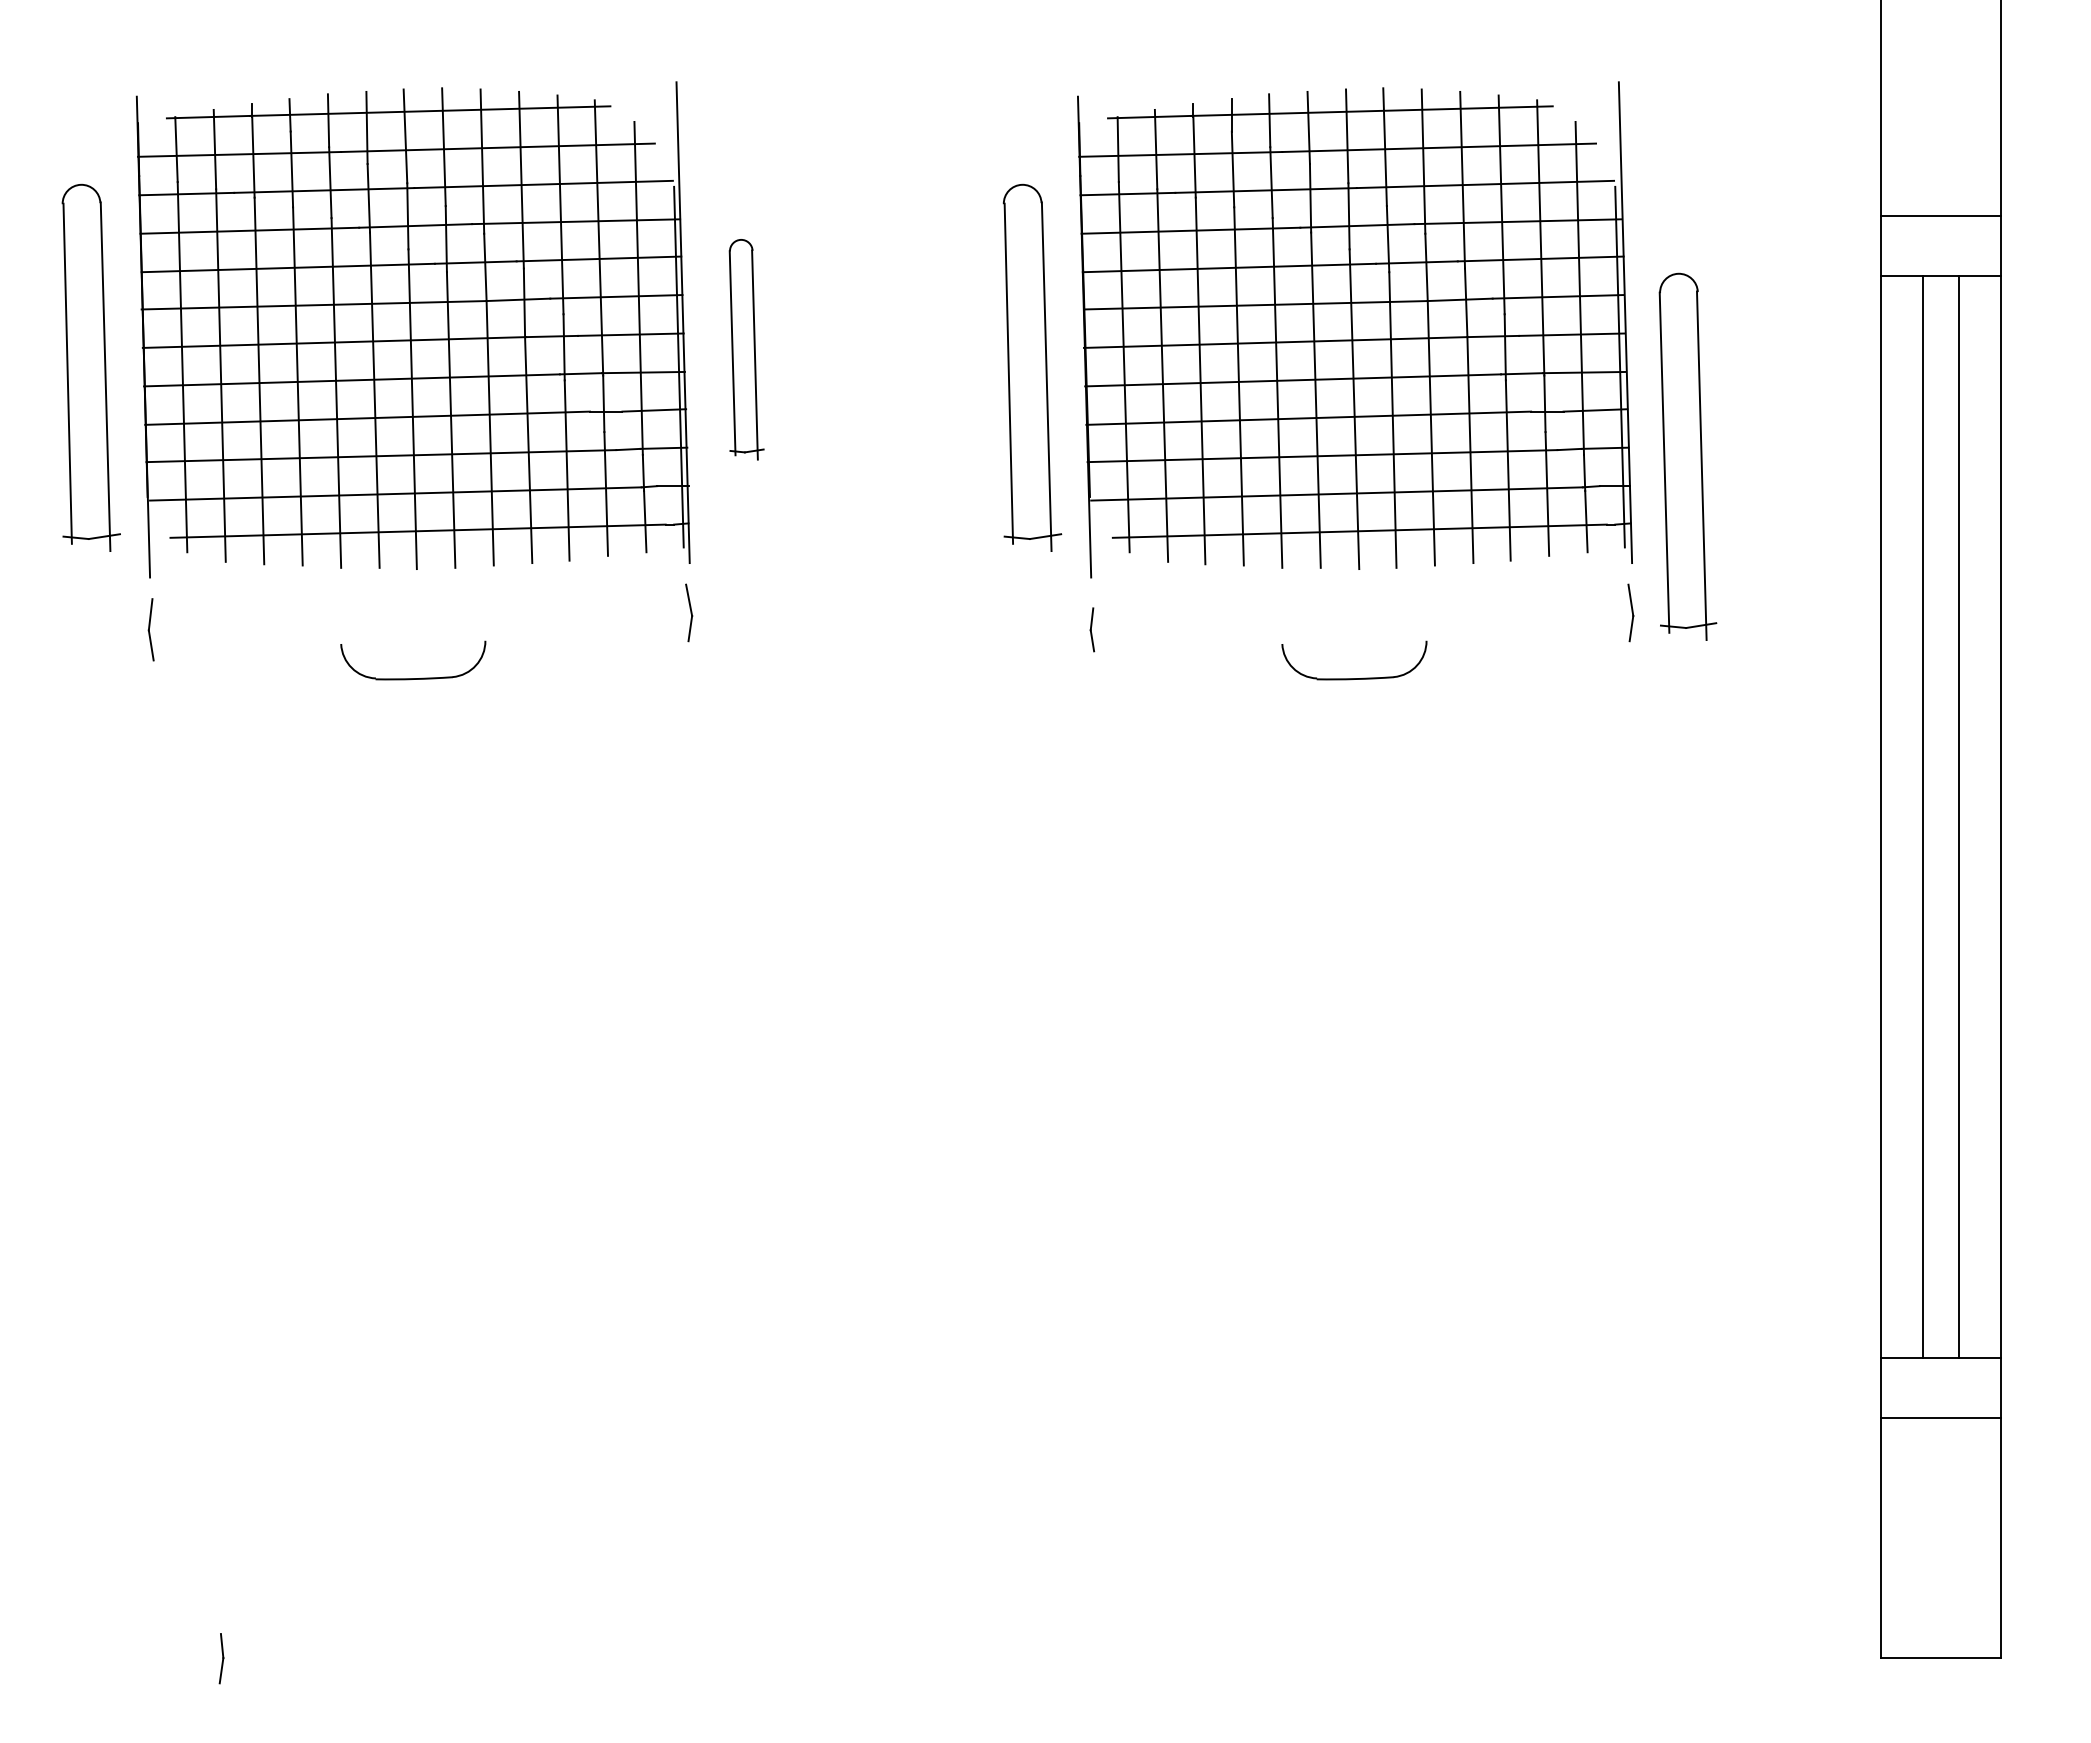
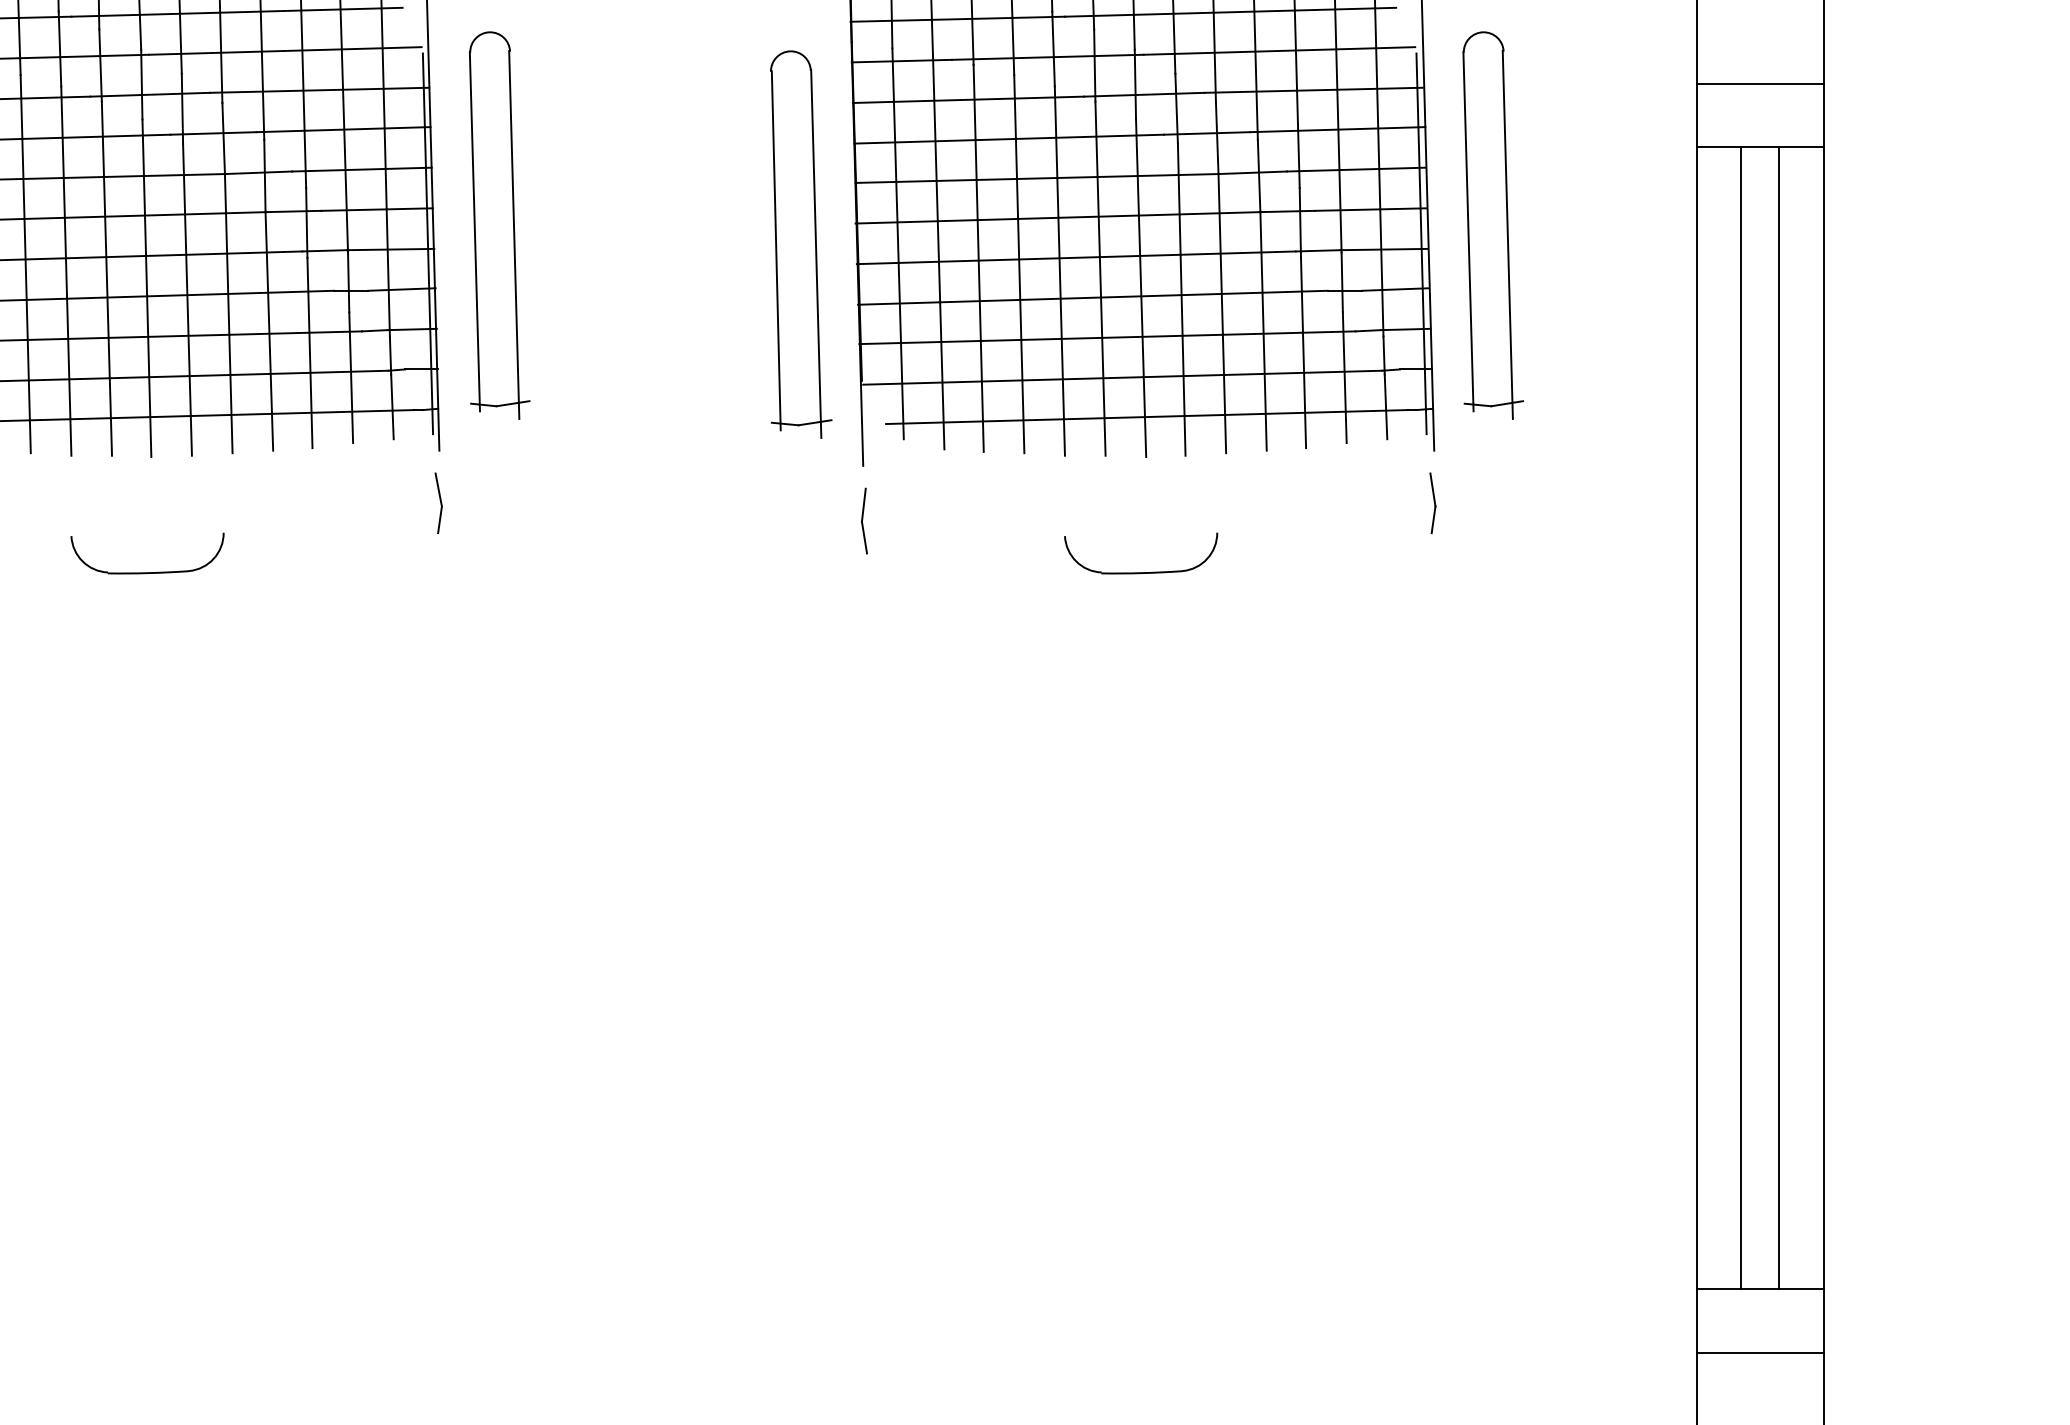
part: (746, 349) -> (499, 225), size x1.67
part: (1687, 456) -> (1492, 225), moved
part: (1092, 629) -> (864, 520), size x1.43

